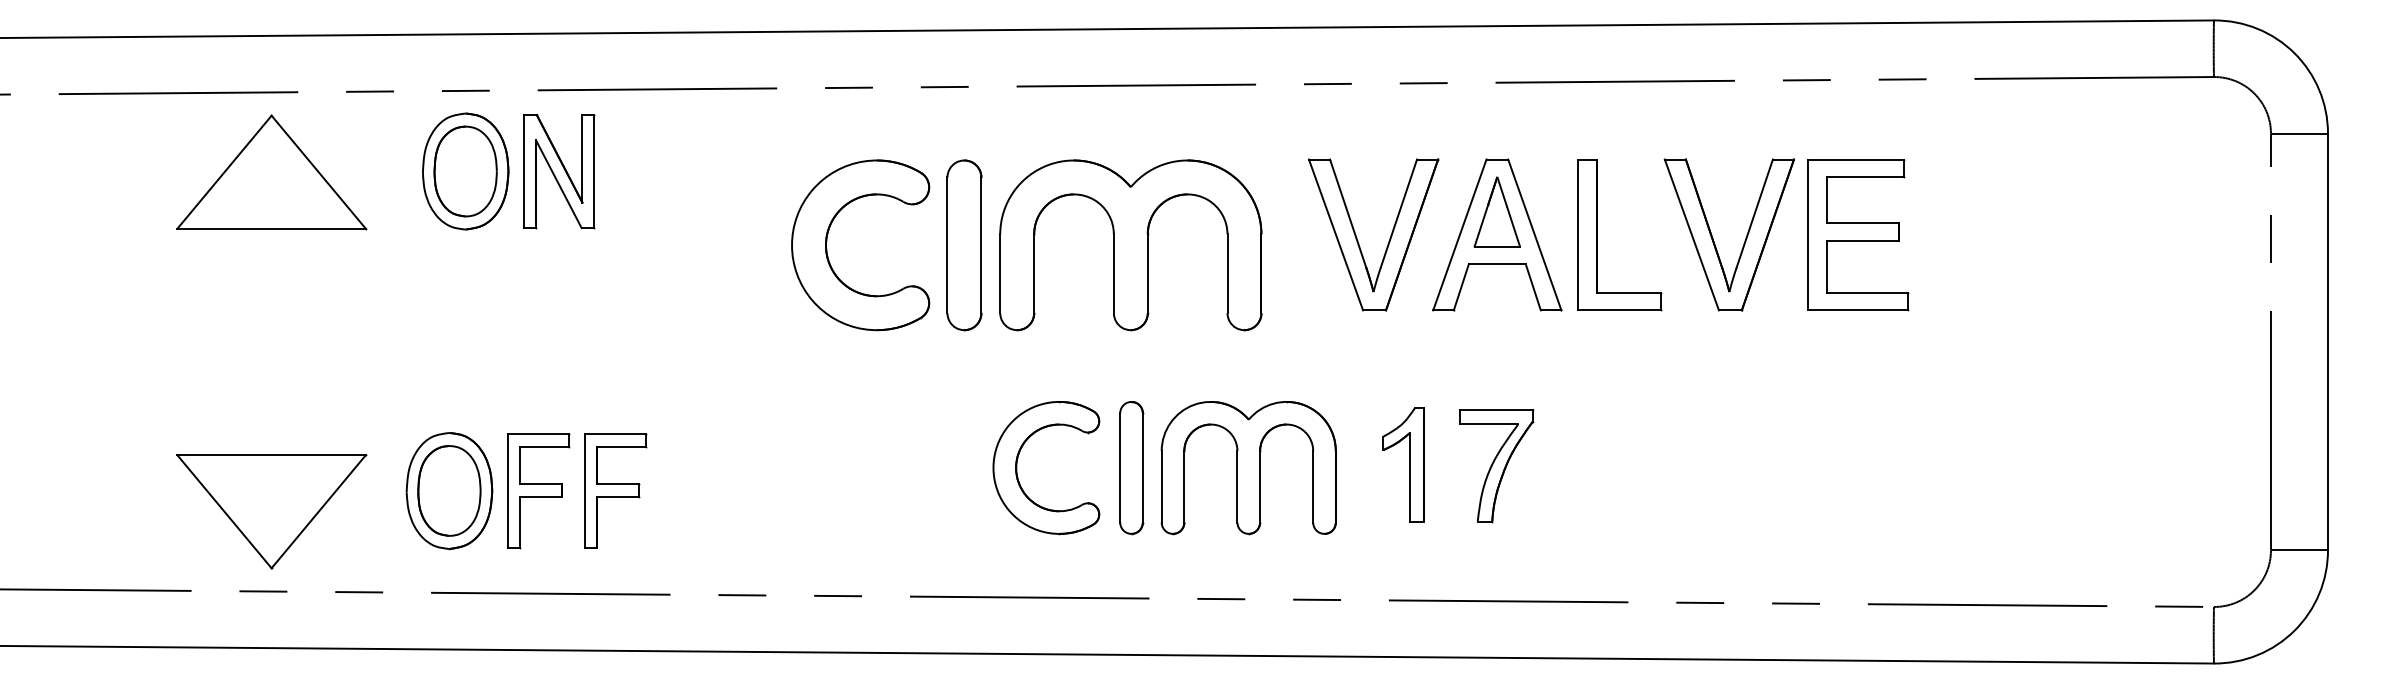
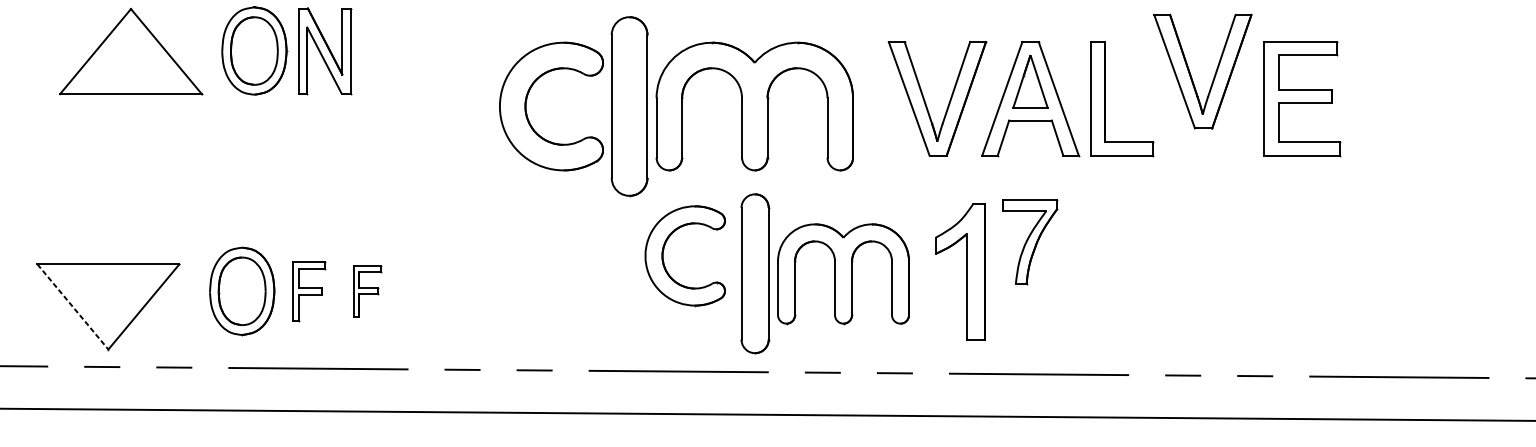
part: (271, 172) -> (130, 51), moved
part: (1713, 238) -> (1190, 74), moved
part: (964, 245) -> (629, 106), size x1.4
part: (1403, 464) -> (959, 271), size x1.6
part: (1496, 466) -> (1029, 242), moved
part: (1017, 468) -> (663, 256), moved
part: (1131, 468) -> (755, 274), size x1.6
part: (615, 490) -> (367, 291), size x0.6
part: (538, 491) -> (309, 291), size x0.7
line: (224, 511) -> (72, 306), solid -> dashed

